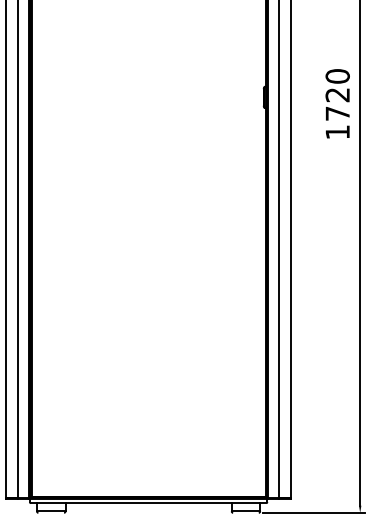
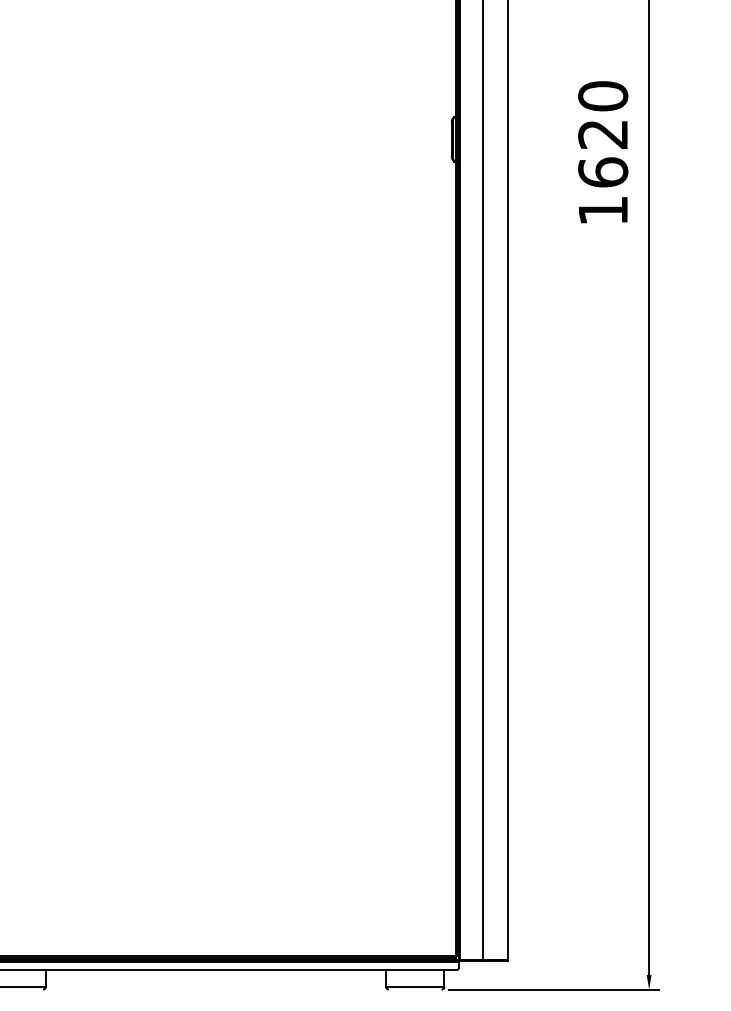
text: (337, 113) -> (602, 172), 1720 -> 1620

